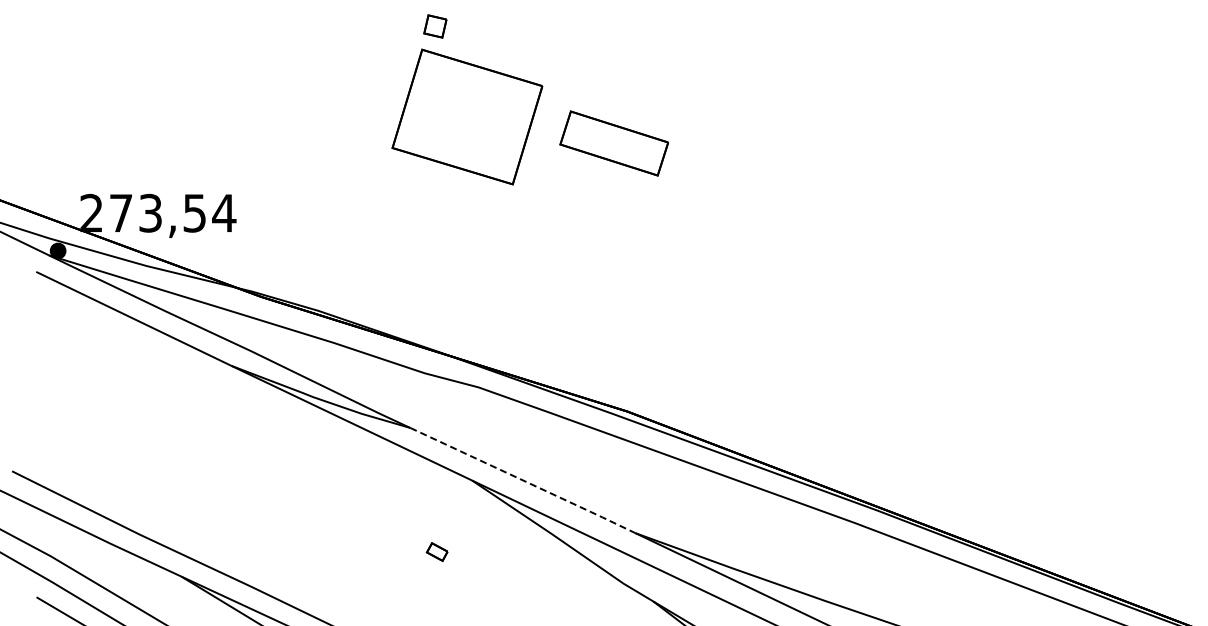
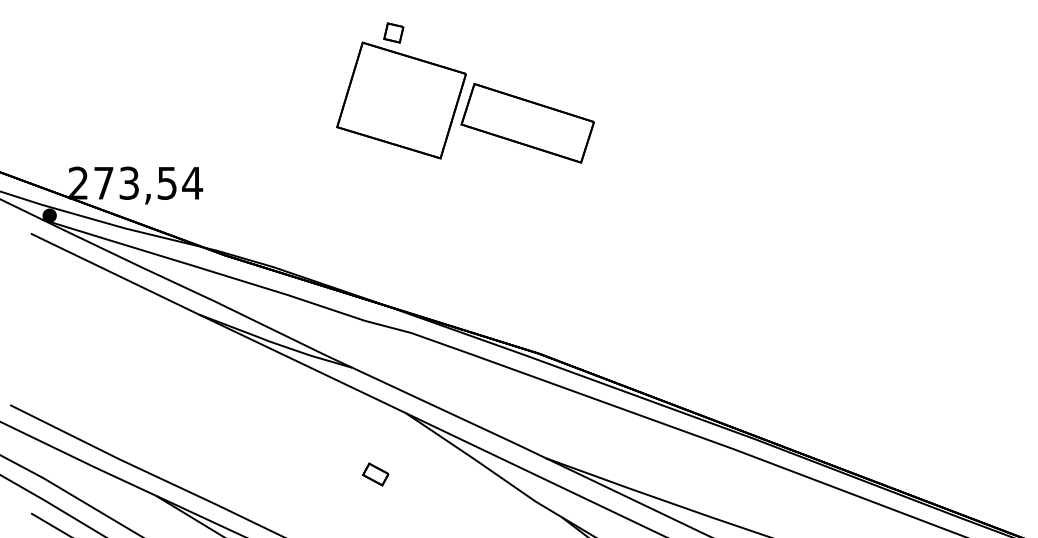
part: (435, 26) -> (393, 33), moved
part: (614, 143) -> (528, 123), size x1.43
line: (523, 480) -> (449, 412), dashed -> solid
part: (436, 551) -> (375, 474), size x1.43

